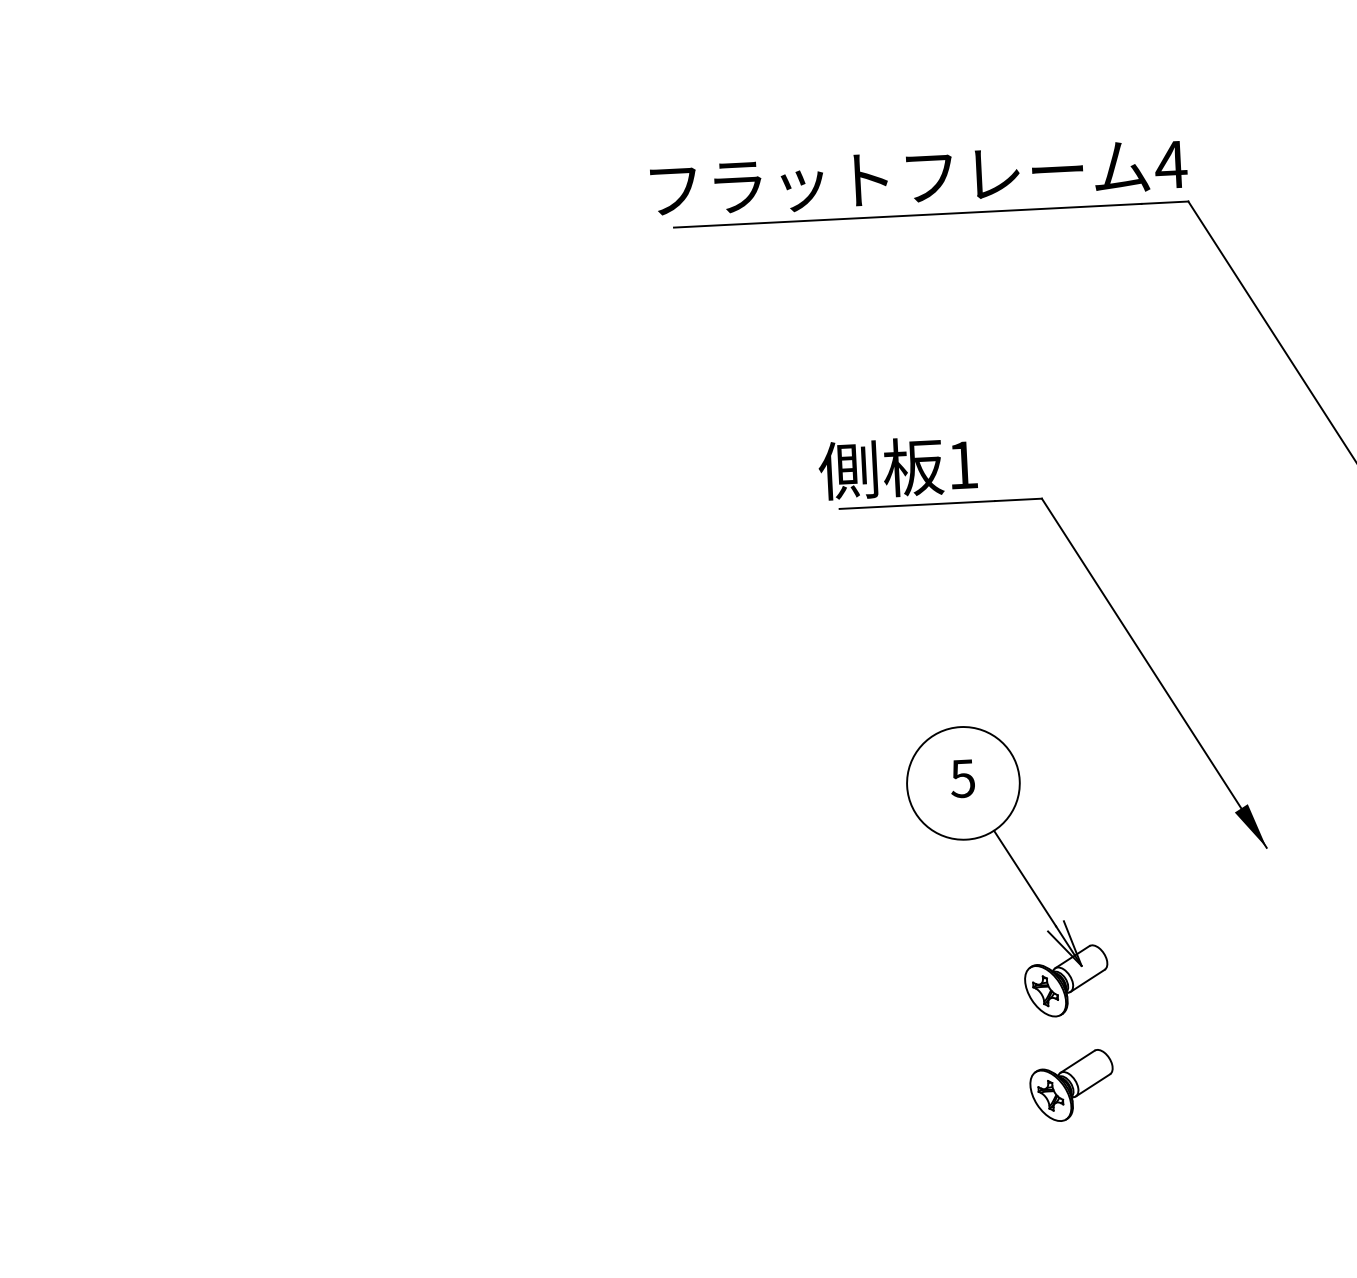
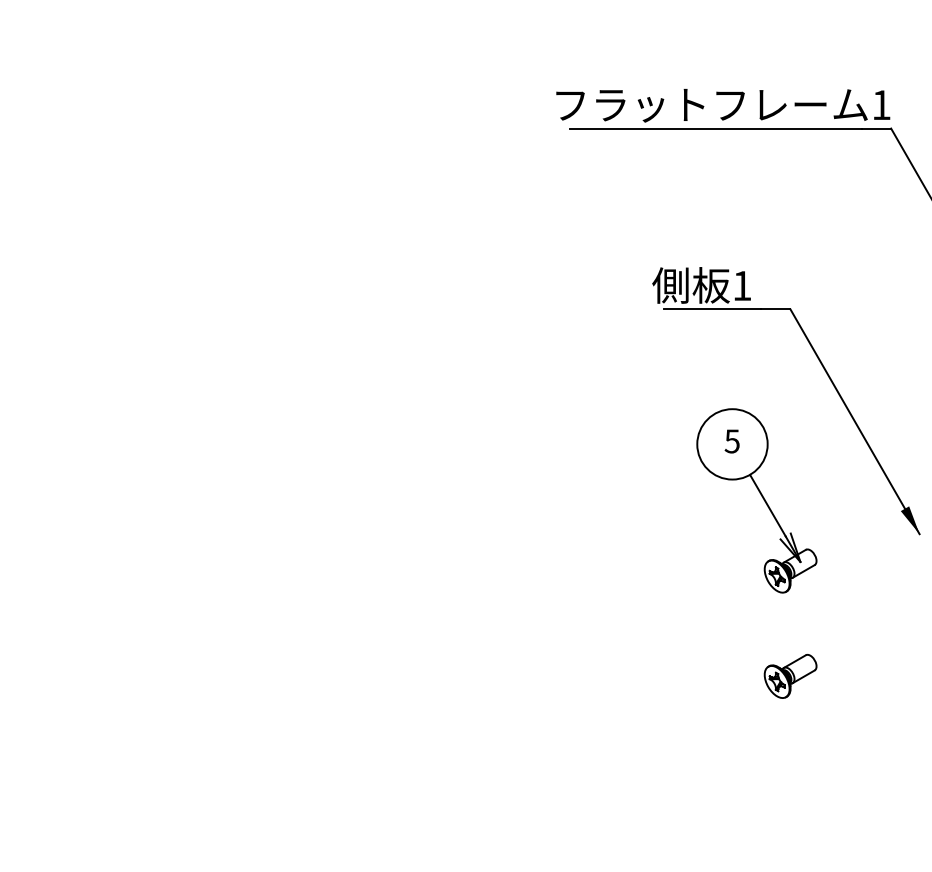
text: (1170, 163) -> (881, 104), 4 -> 1
part: (1015, 867) -> (762, 498), moved

